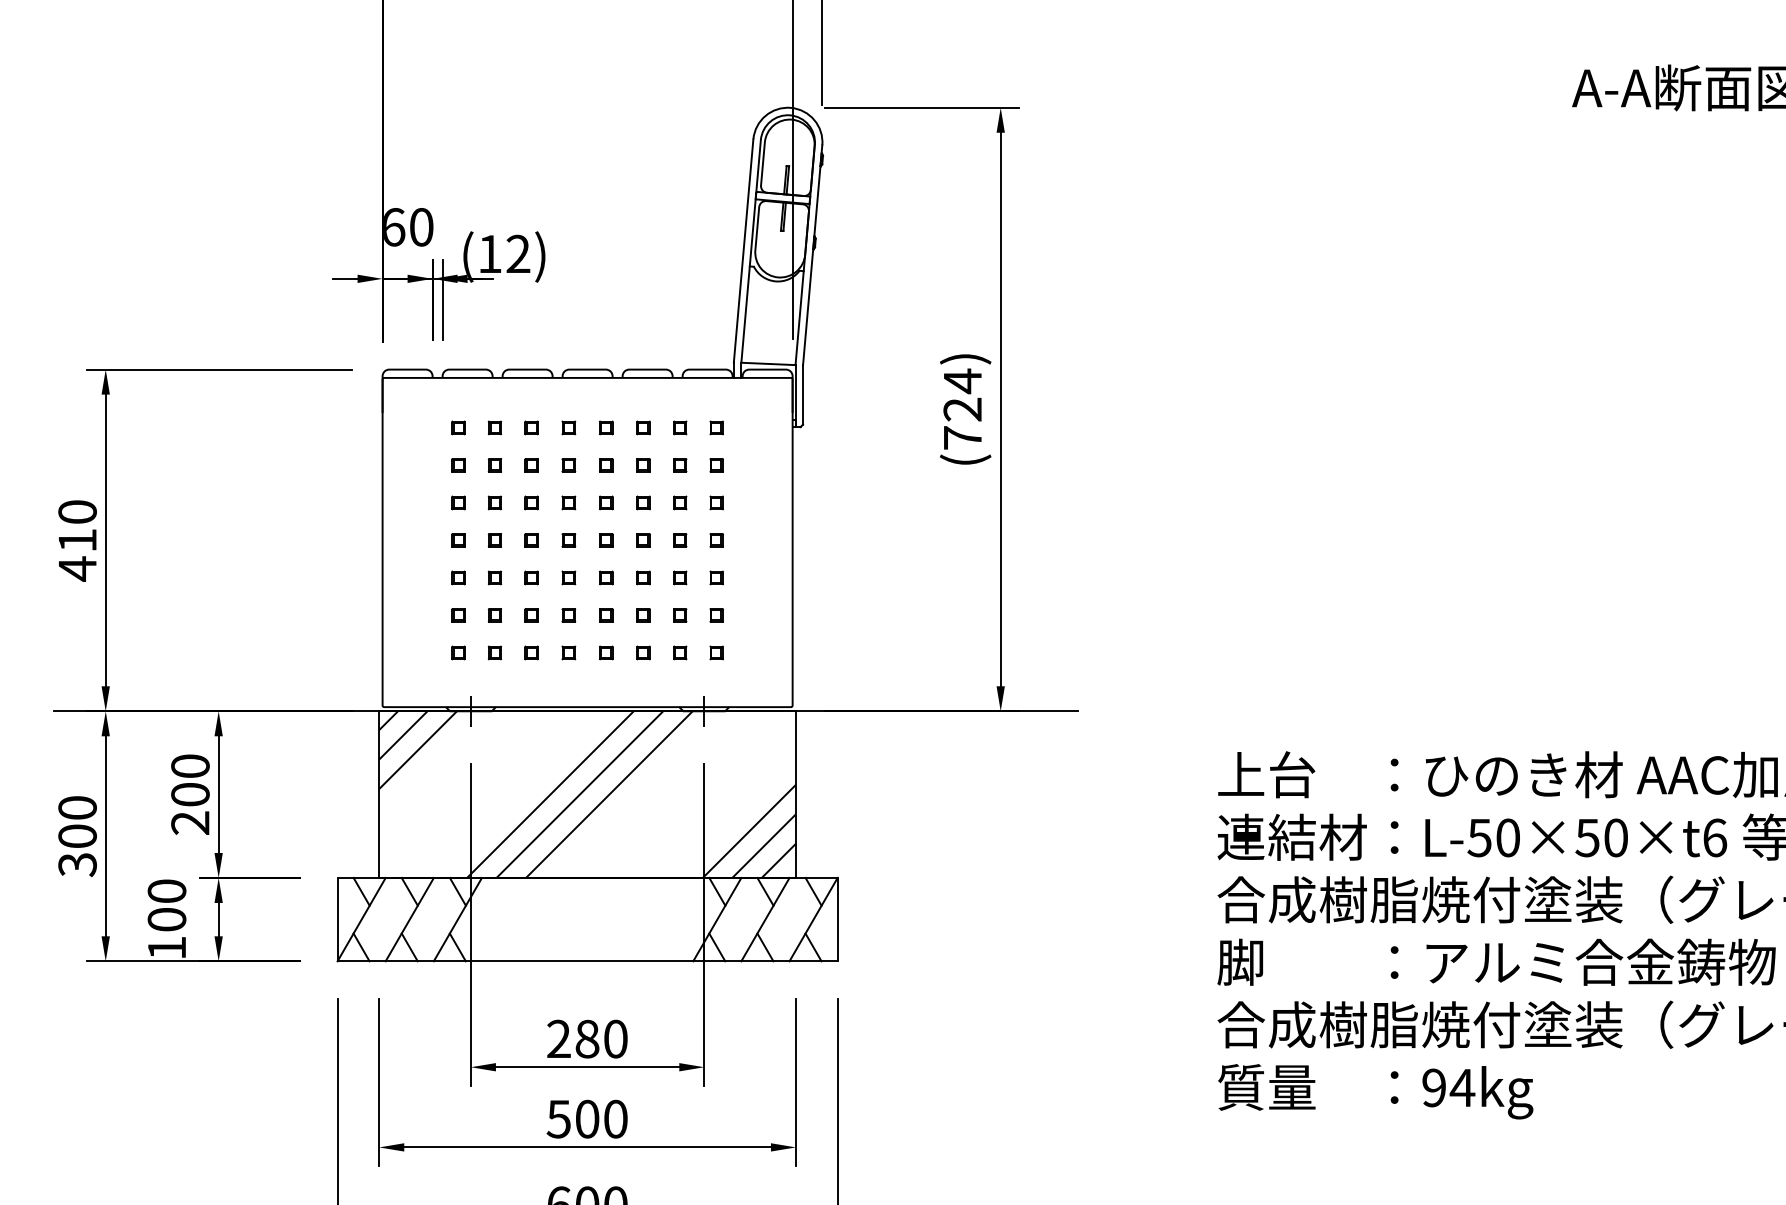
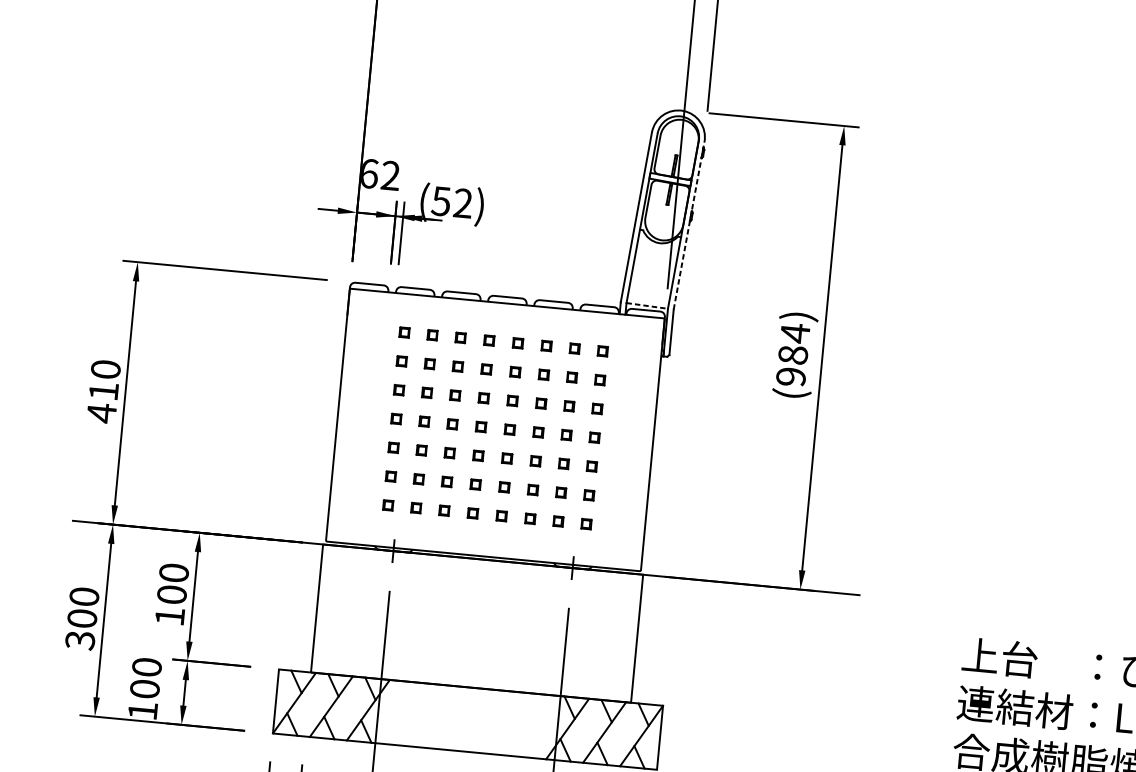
text: (421, 227) -> (390, 175), 60 -> 62
text: (489, 254) -> (440, 201), (12) -> (52)
line: (812, 254) -> (689, 225), solid -> dashed
line: (768, 363) -> (647, 305), solid -> dashed
text: (962, 423) -> (791, 365), (724) -> (984)
hatch: (587, 794) -> (477, 623), removed
text: (190, 822) -> (170, 616), 200 -> 100

